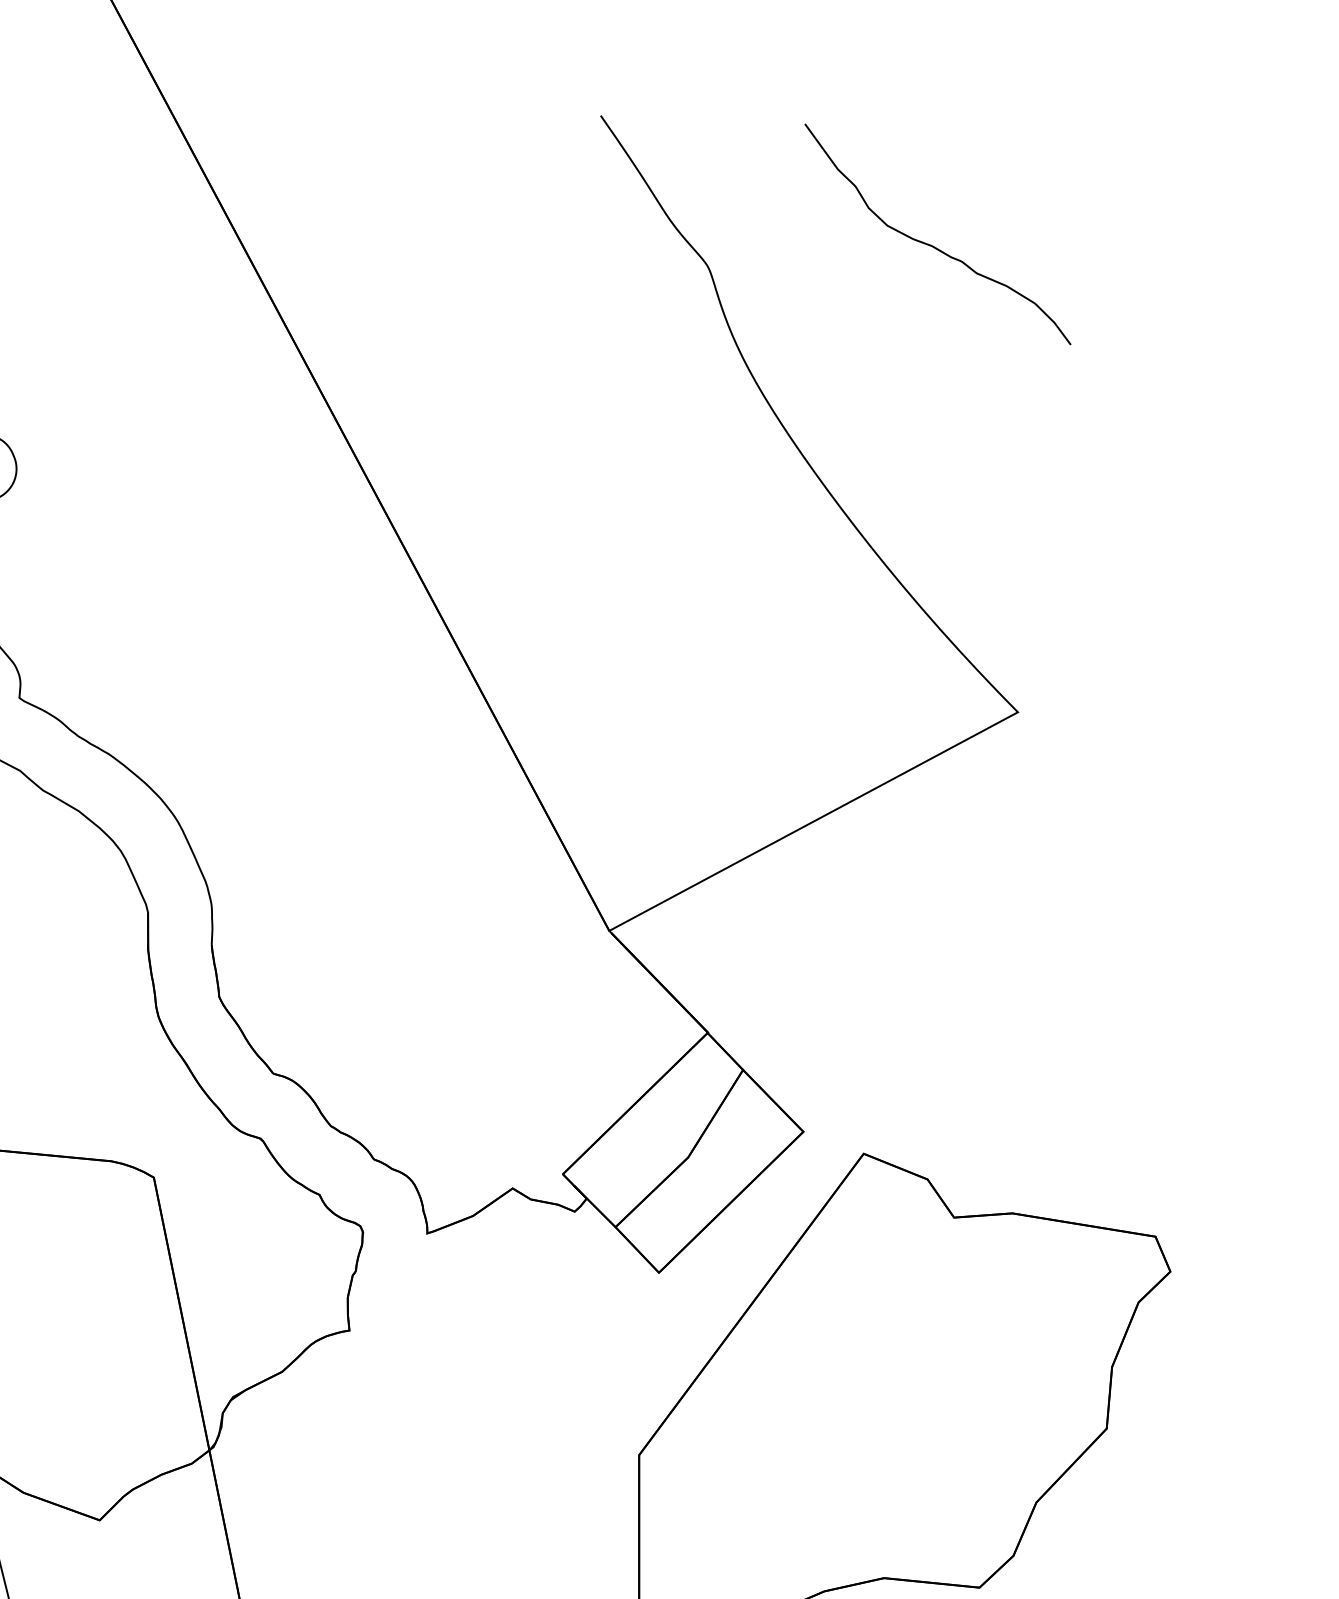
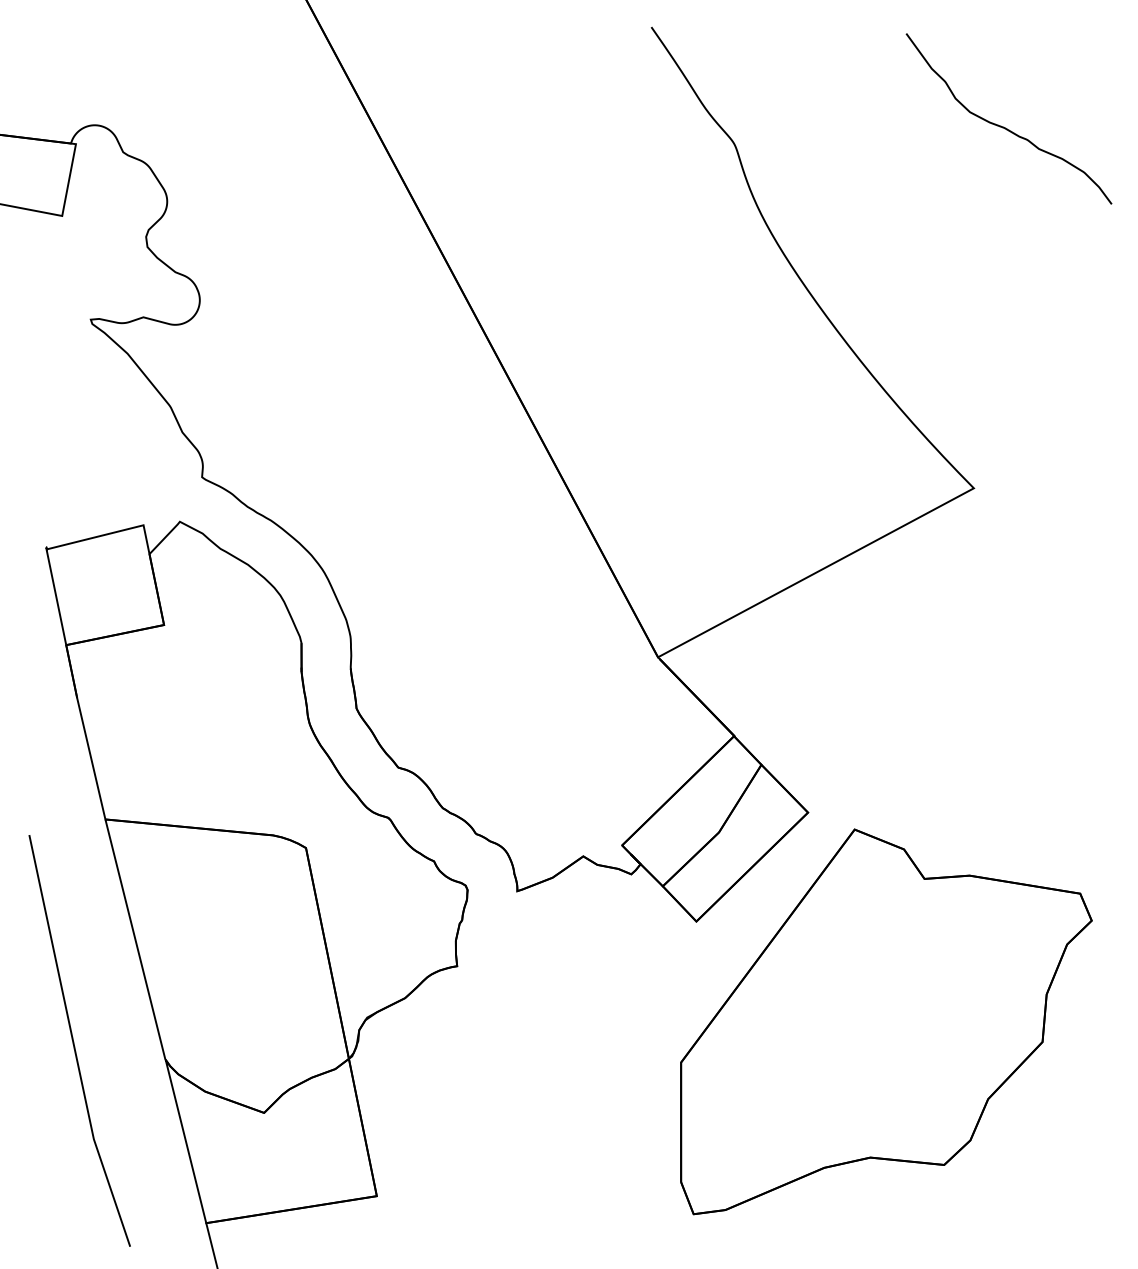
curve: (930, 244) -> (1003, 126), moved

